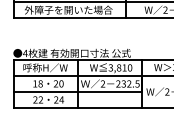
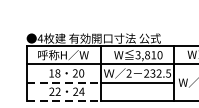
line: (46, 91) -> (64, 82), solid -> dashed
line: (46, 107) -> (64, 100), solid -> dashed

